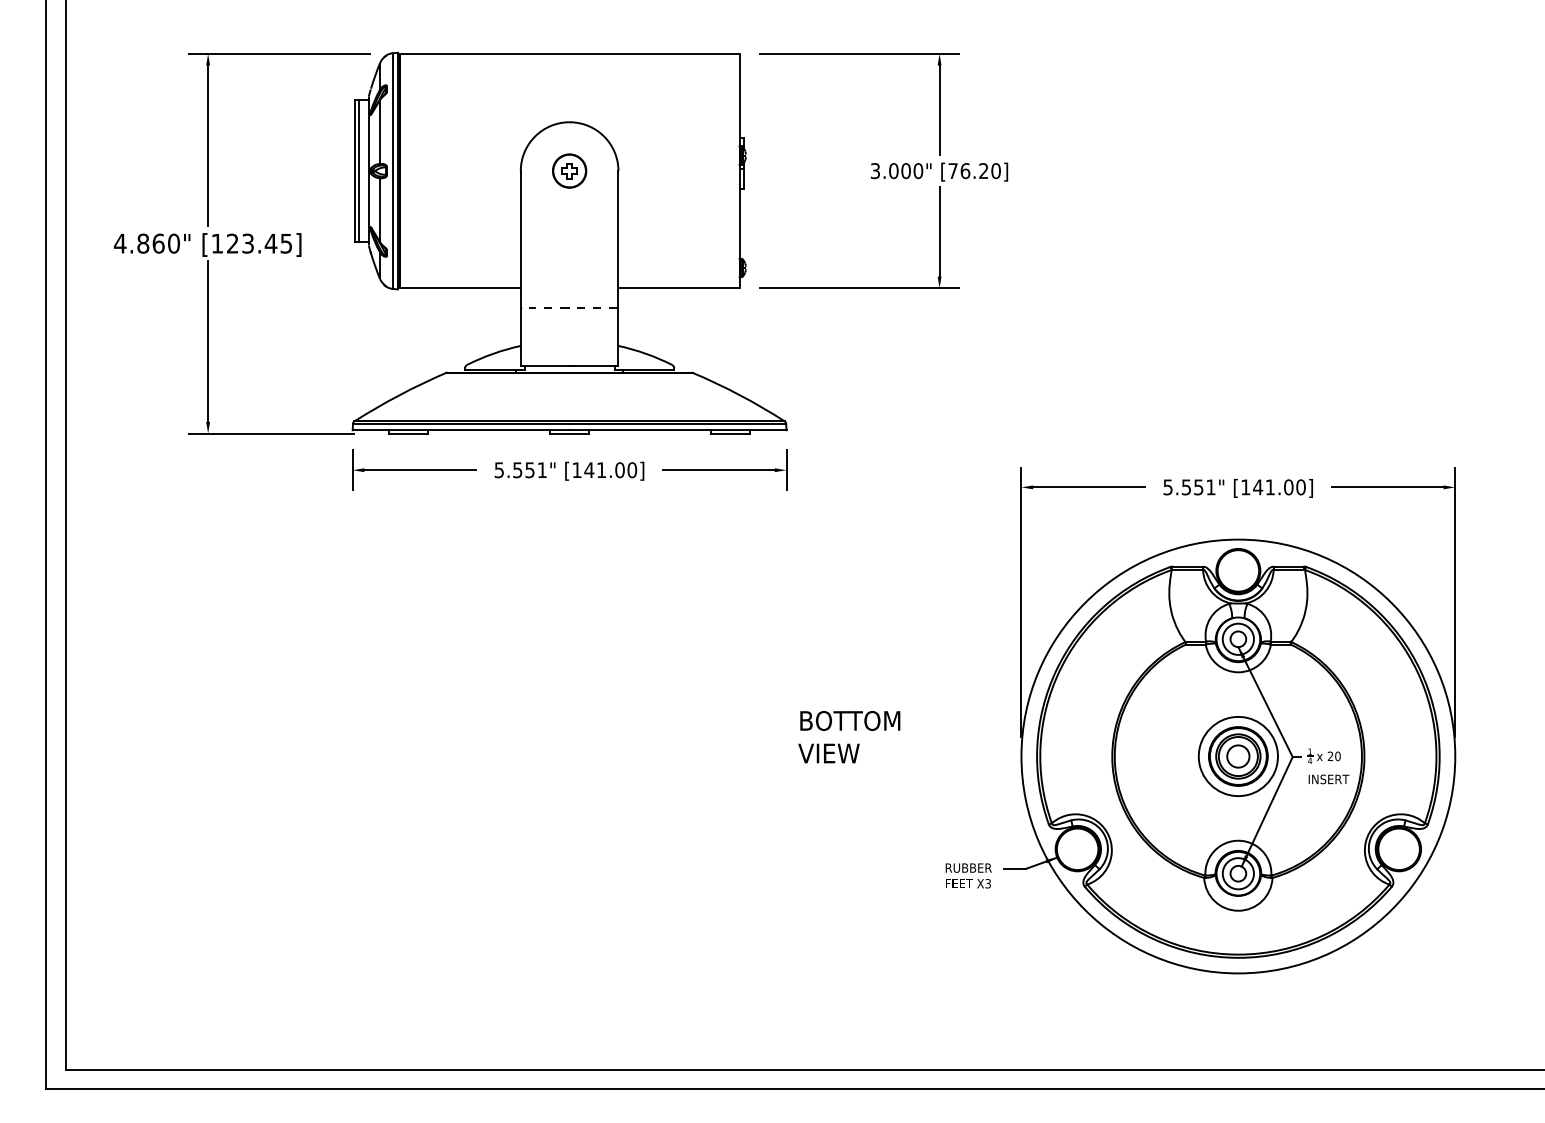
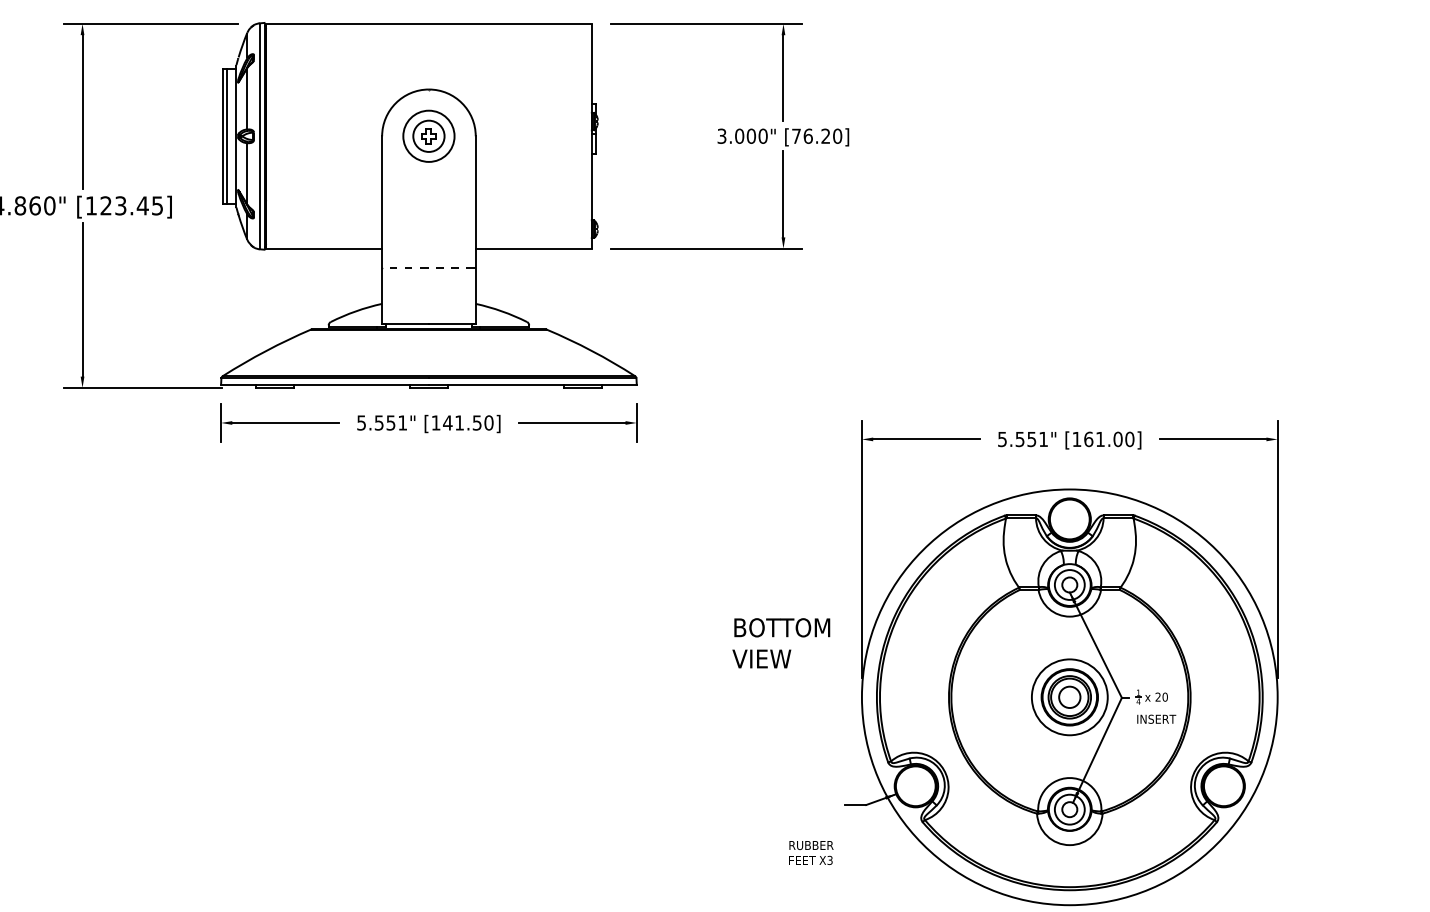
circle: (569, 170) -> (428, 135), size x1.6
text: (619, 470) -> (476, 423), [141.00] -> [141.50]
text: (1258, 487) -> (1089, 439), [141.00] -> [161.00]
text: (849, 736) -> (781, 642), moved
text: (968, 875) -> (811, 852), moved

